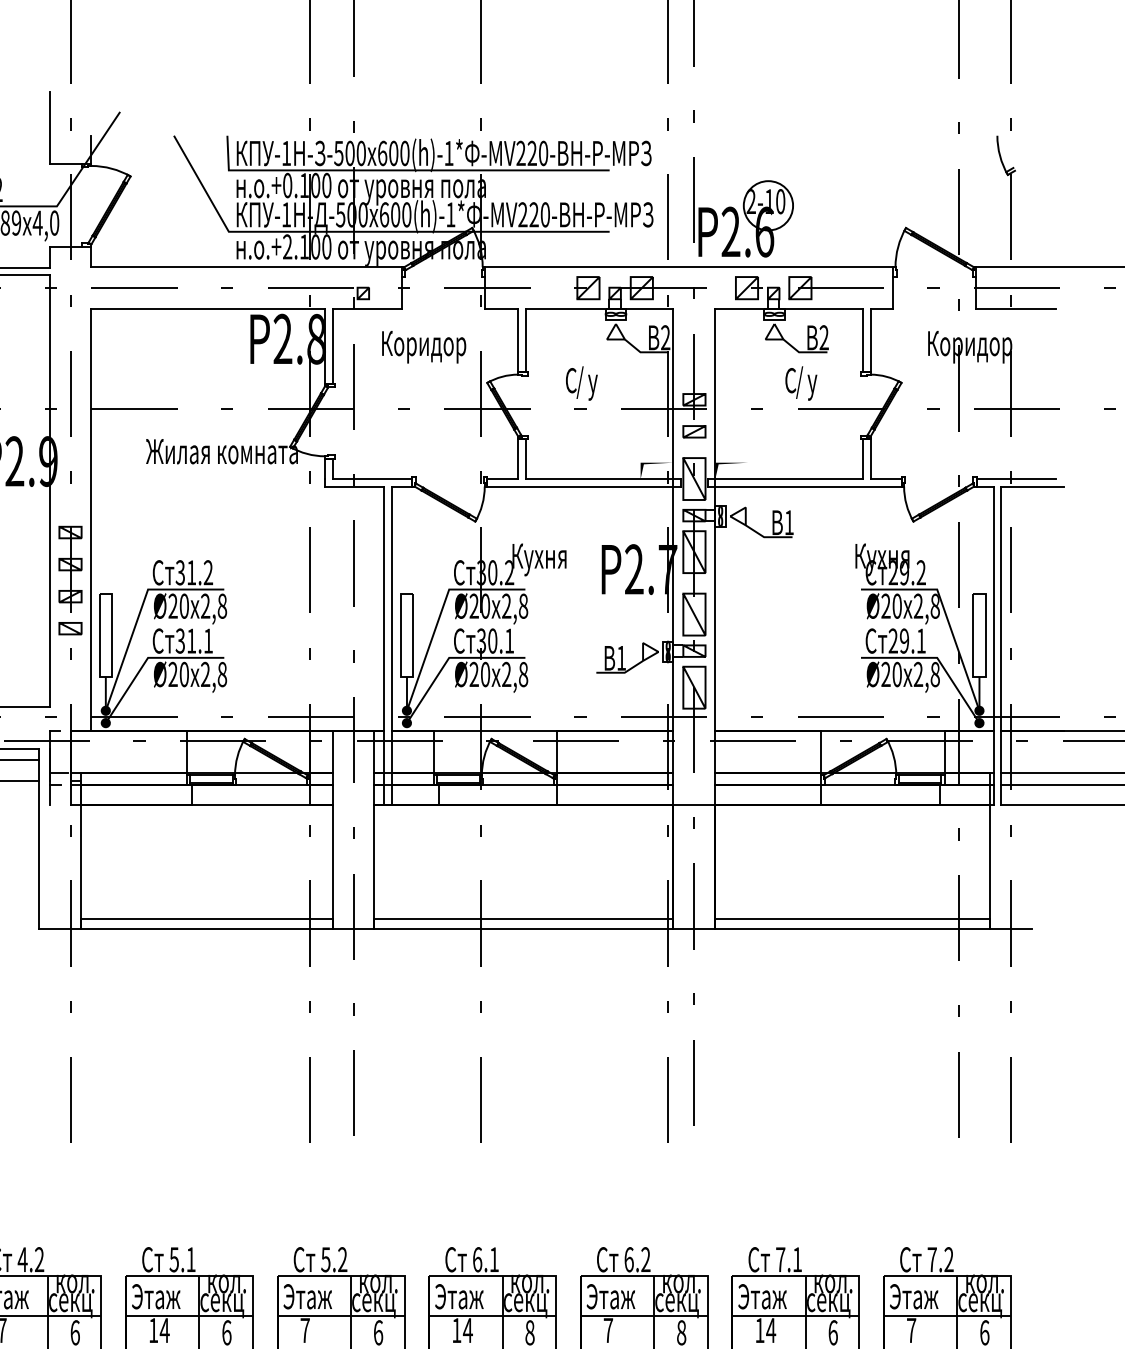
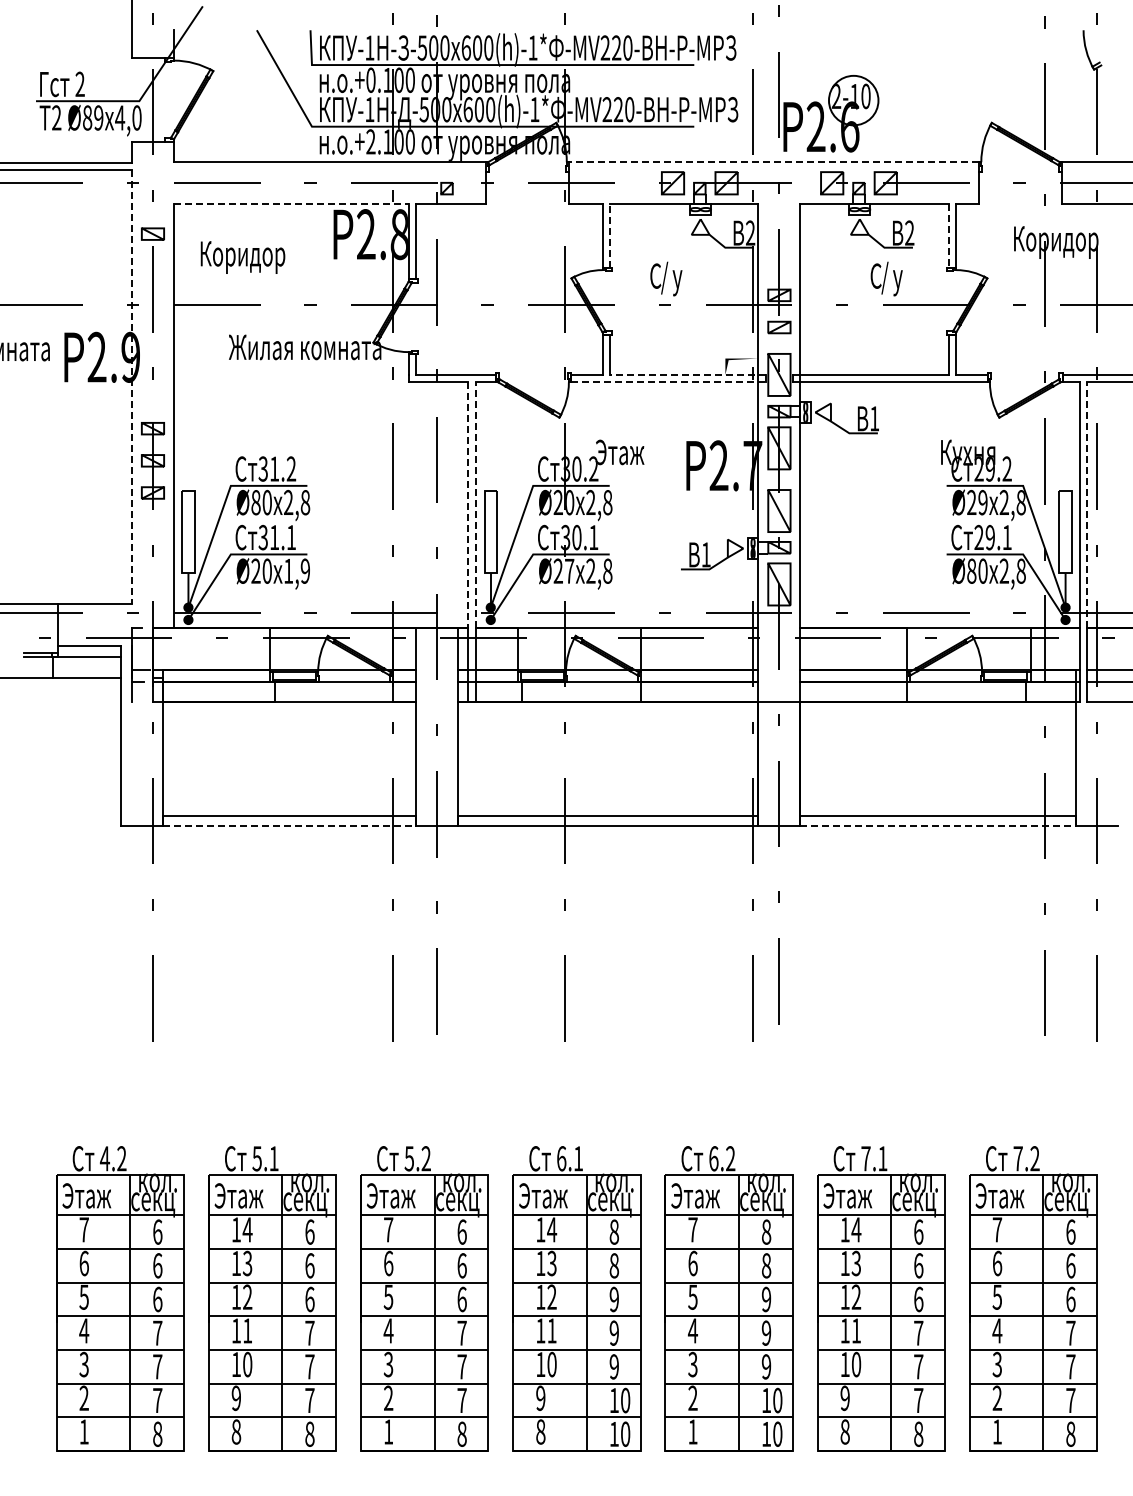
line: (689, 267) -> (774, 162), solid -> dashed
line: (208, 309) -> (291, 204), solid -> dashed
line: (525, 341) -> (609, 236), solid -> dashed
line: (862, 341) -> (948, 236), solid -> dashed
text: (423, 347) -> (242, 257), moved
fill: (731, 470) -> (816, 366), removed
line: (602, 479) -> (687, 375), solid -> dashed
line: (583, 486) -> (668, 382), solid -> dashed
line: (49, 491) -> (131, 387), solid -> dashed
text: (538, 559) -> (622, 455), Кухня -> Этаж
text: (172, 606) -> (255, 502), Ø20 -> Ø80
text: (896, 606) -> (982, 502), Ø20 -> Ø29
line: (384, 609) -> (468, 505), solid -> dashed
line: (391, 609) -> (475, 505), solid -> dashed
line: (1001, 609) -> (1087, 505), solid -> dashed
curve: (70, 628) -> (152, 233), moved
text: (214, 673) -> (297, 570), 2,8 -> 1,9
text: (485, 673) -> (569, 570), Ø20 -> Ø27
text: (885, 673) -> (971, 570), Ø20 -> Ø80
line: (207, 928) -> (290, 826), solid -> dashed
line: (852, 928) -> (938, 826), solid -> dashed

